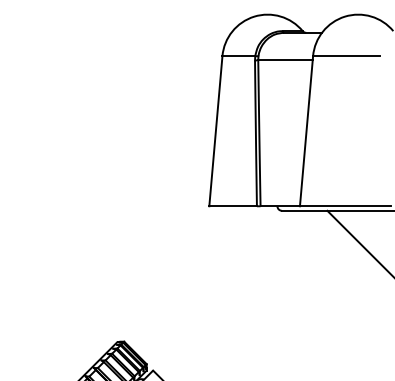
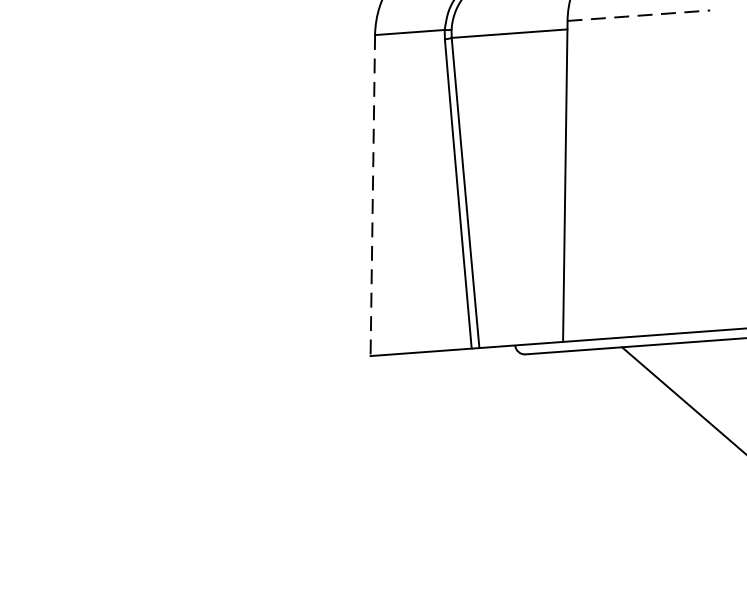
line: (346, 56) -> (638, 16), solid -> dashed
line: (215, 131) -> (372, 196), solid -> dashed

